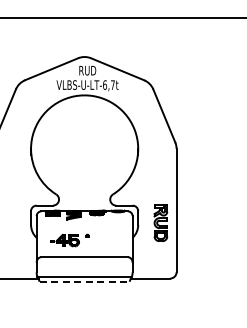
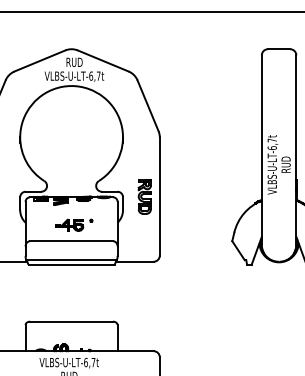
part: (160, 223) -> (144, 196), moved
part: (69, 239) -> (74, 224), moved
line: (85, 281) -> (72, 264), dashed -> solid

